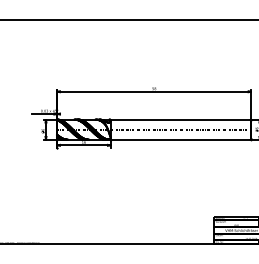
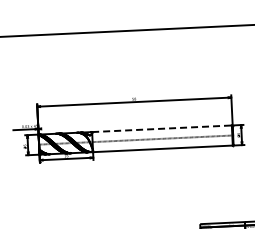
line: (180, 119) -> (161, 128), solid -> dashed

